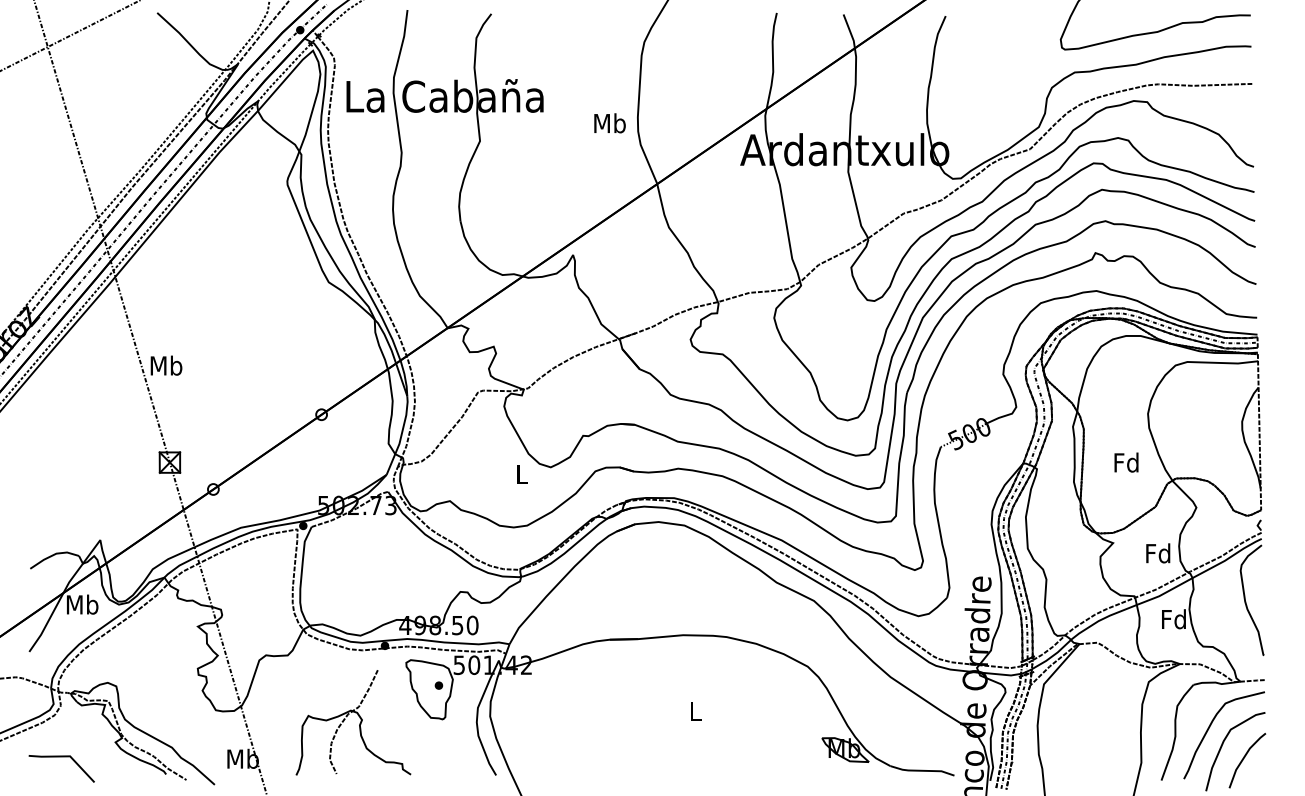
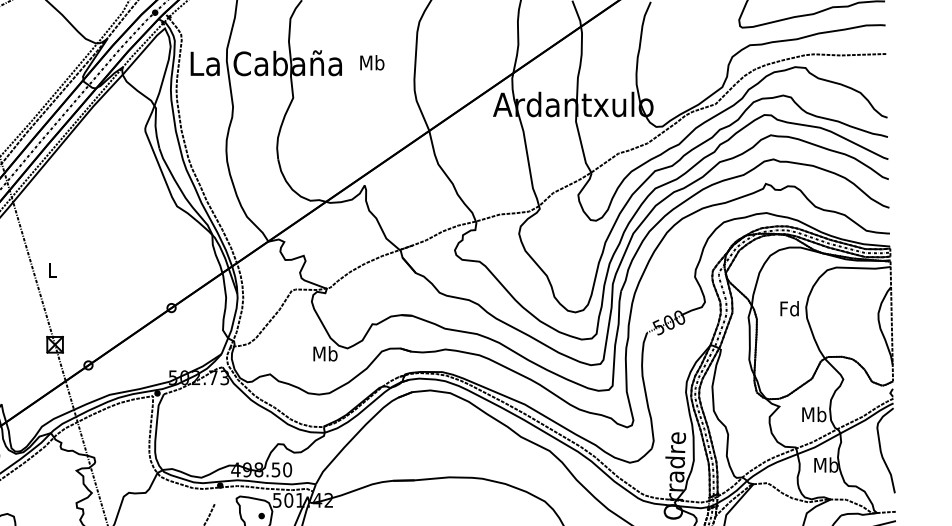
text: (609, 123) -> (371, 62), moved
text: (166, 365) -> (52, 270), Mb -> L
text: (1126, 462) -> (789, 308), moved
text: (521, 474) -> (325, 353), L -> Mb
text: (1158, 553) -> (814, 414), Fd -> Mb
text: (1173, 619) -> (825, 465), Fd -> Mb

